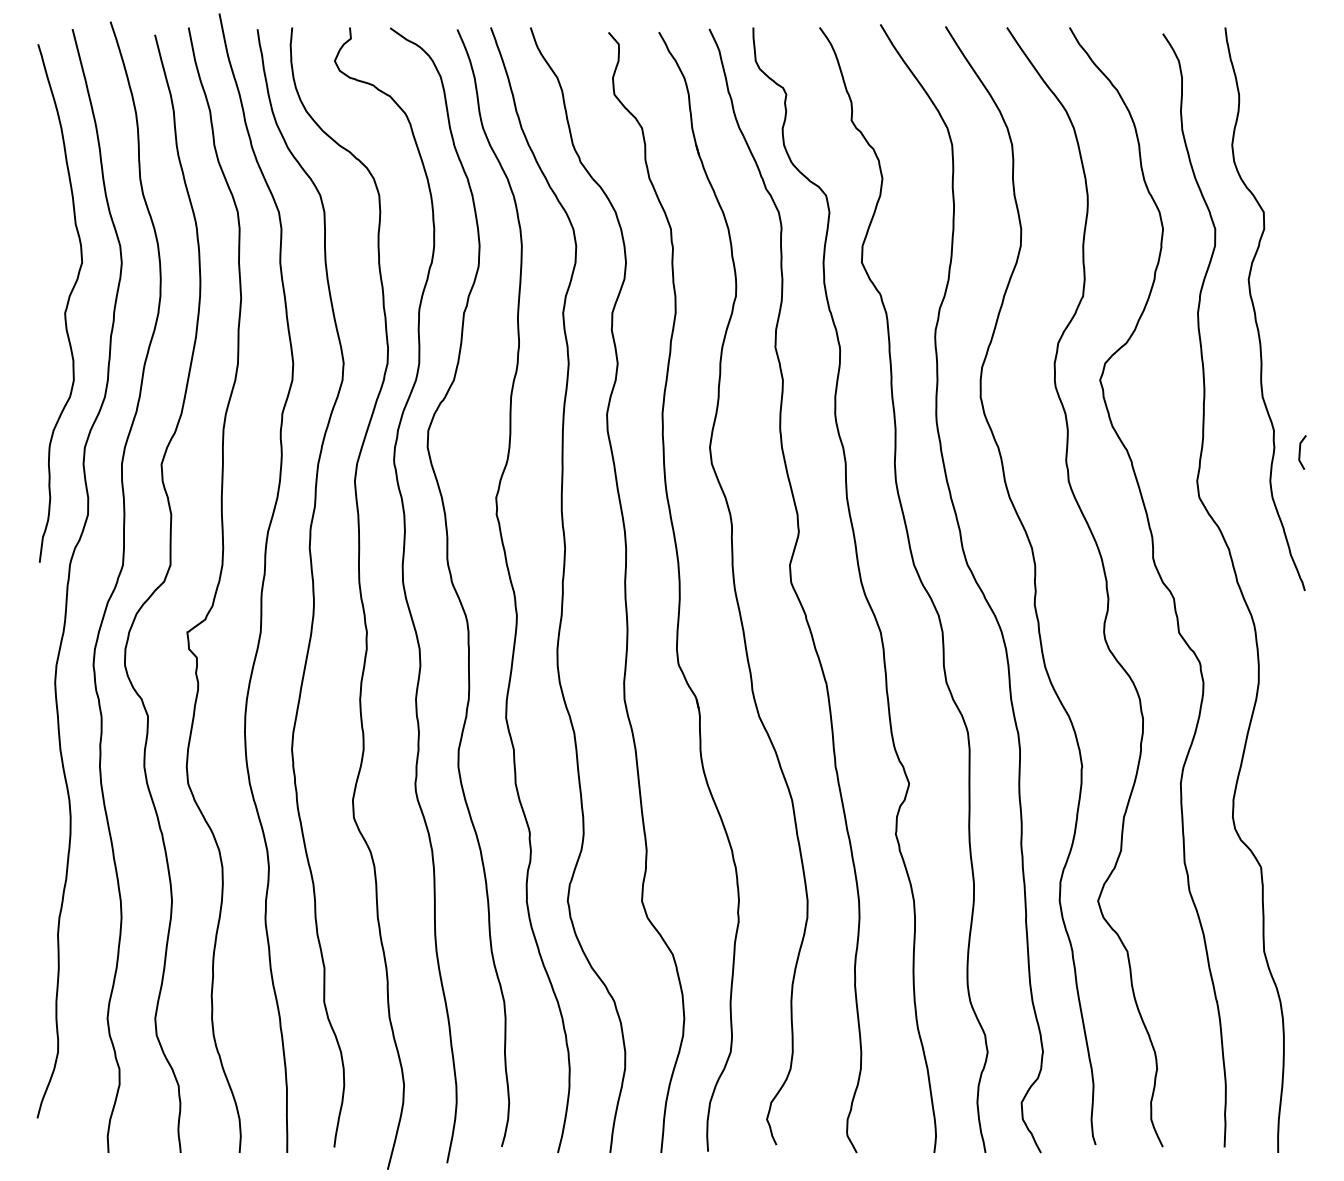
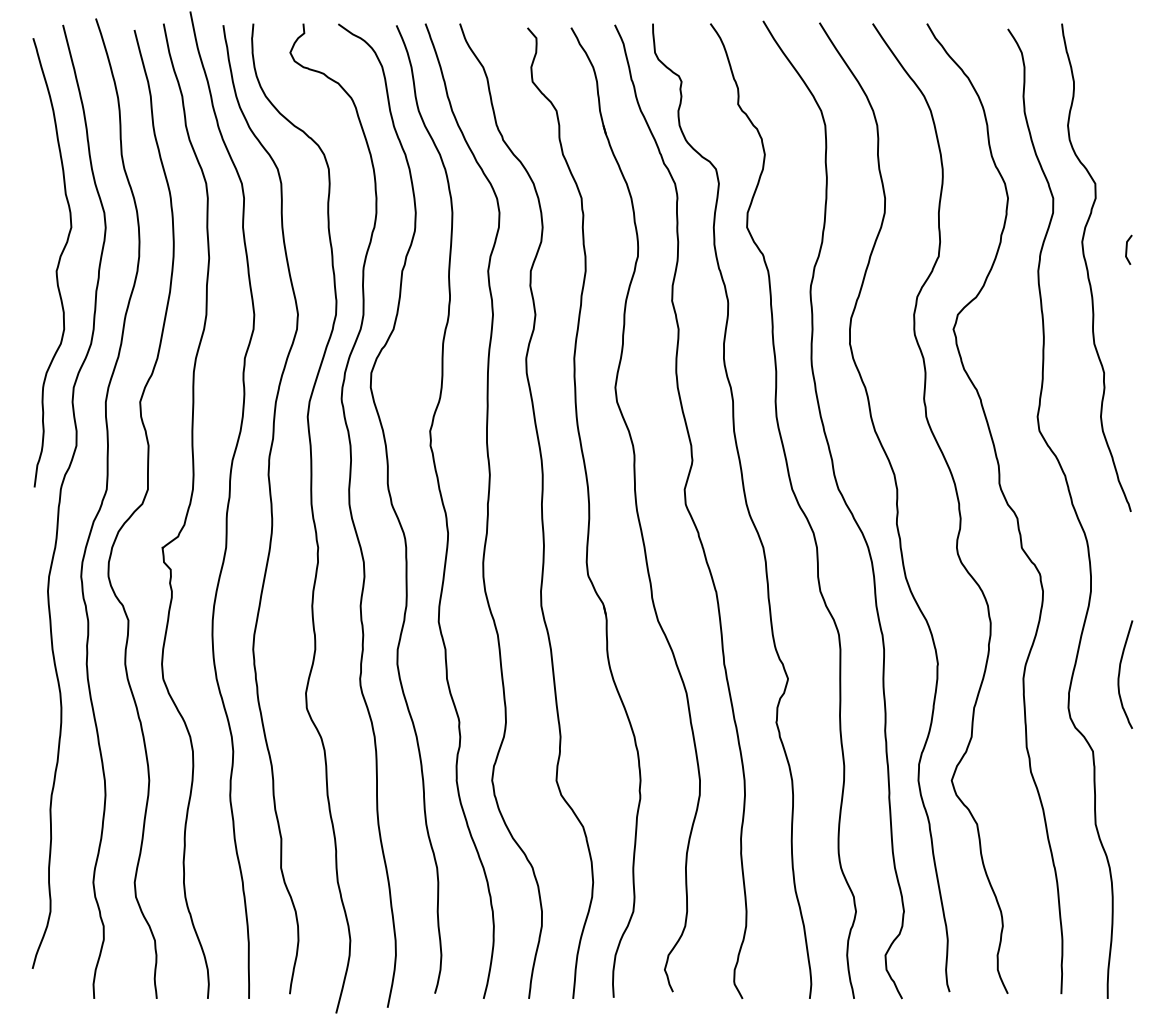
line: (1300, 452) -> (1127, 249), moved
curve: (1292, 777) -> (1120, 673), added

